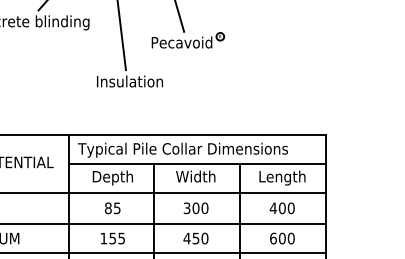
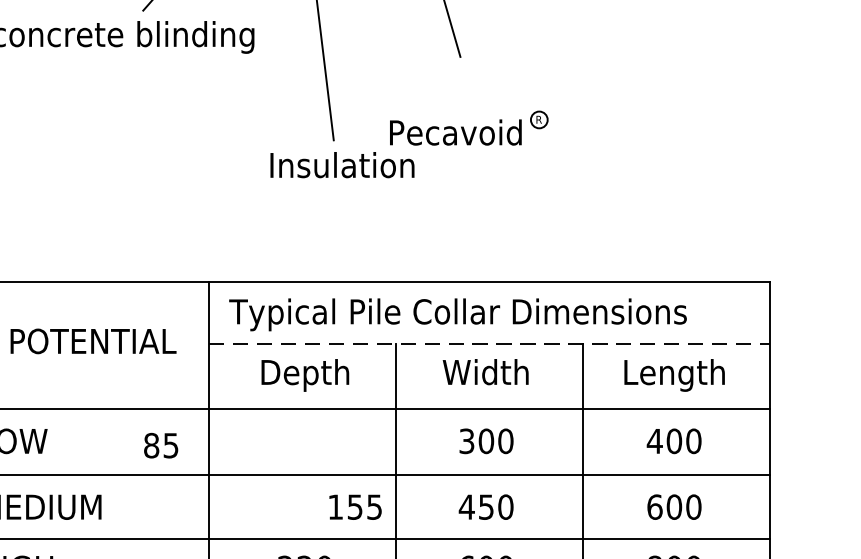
part: (188, 40) -> (469, 128), moved
line: (197, 163) -> (489, 343), solid -> dashed
text: (112, 208) -> (160, 446), moved
text: (112, 238) -> (354, 507), moved

